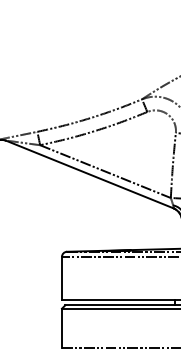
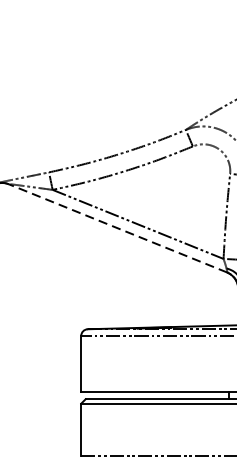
line: (89, 174) -> (117, 228), solid -> dashed

